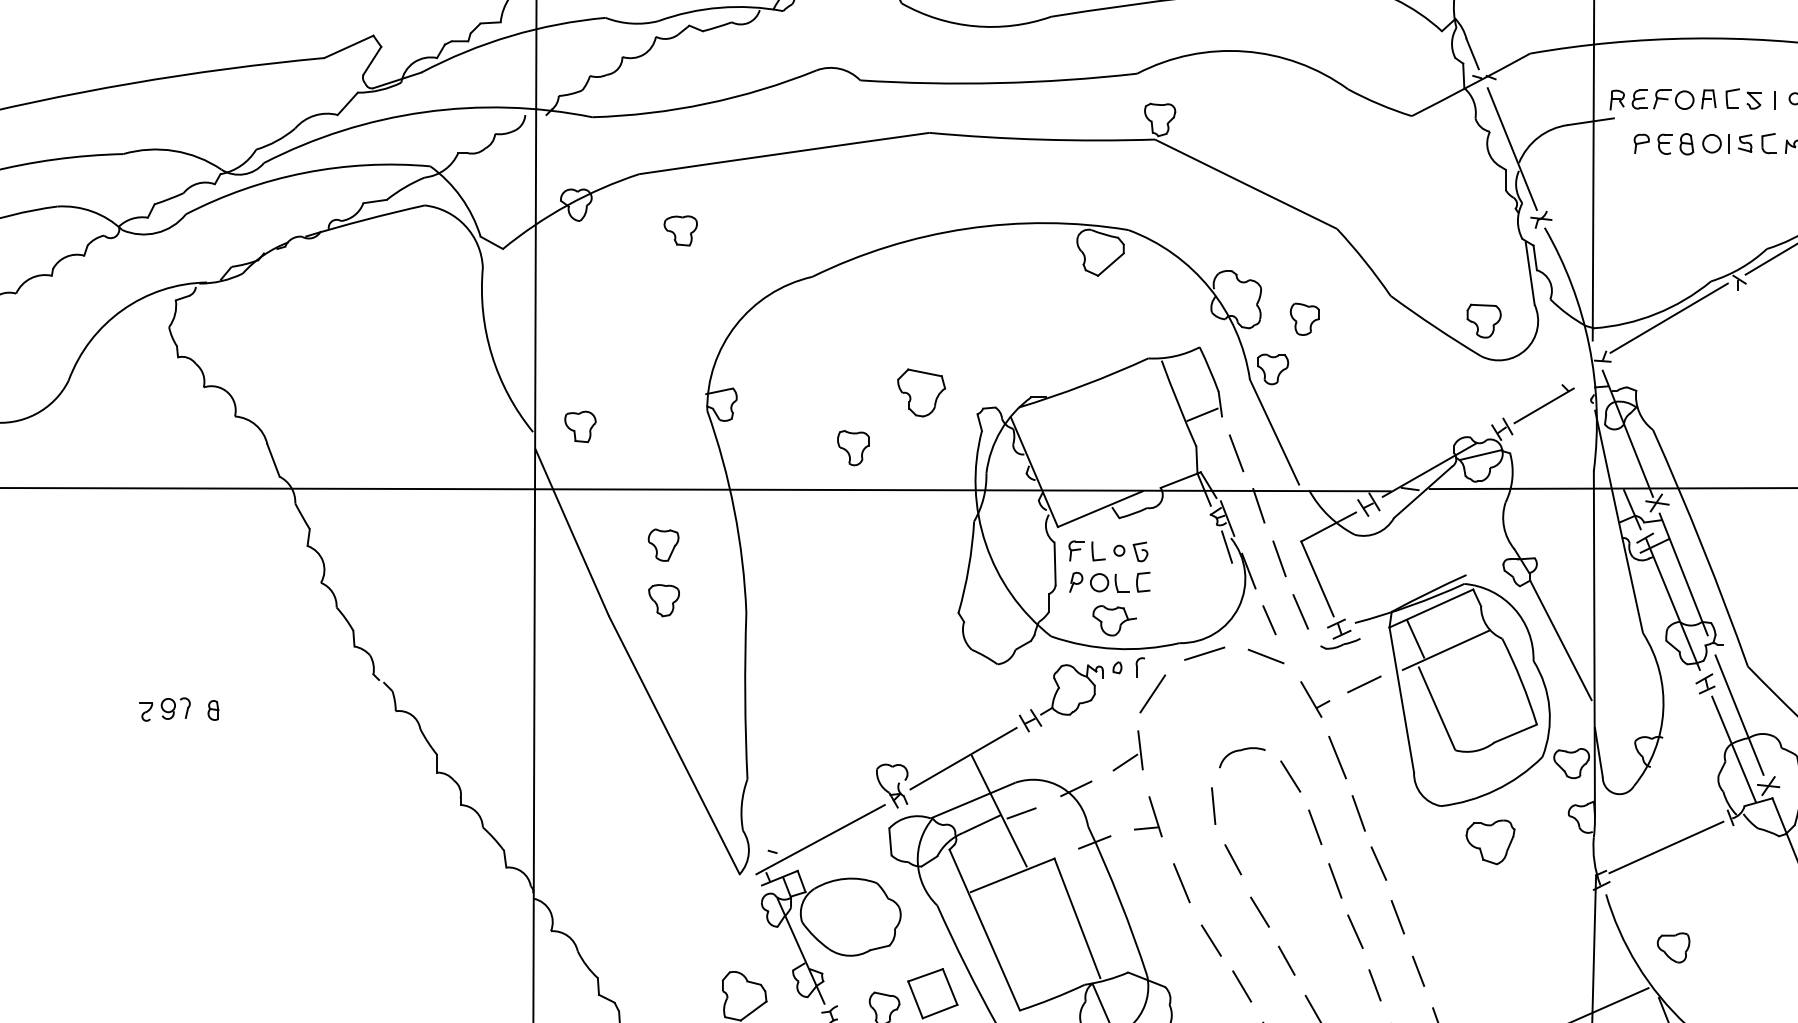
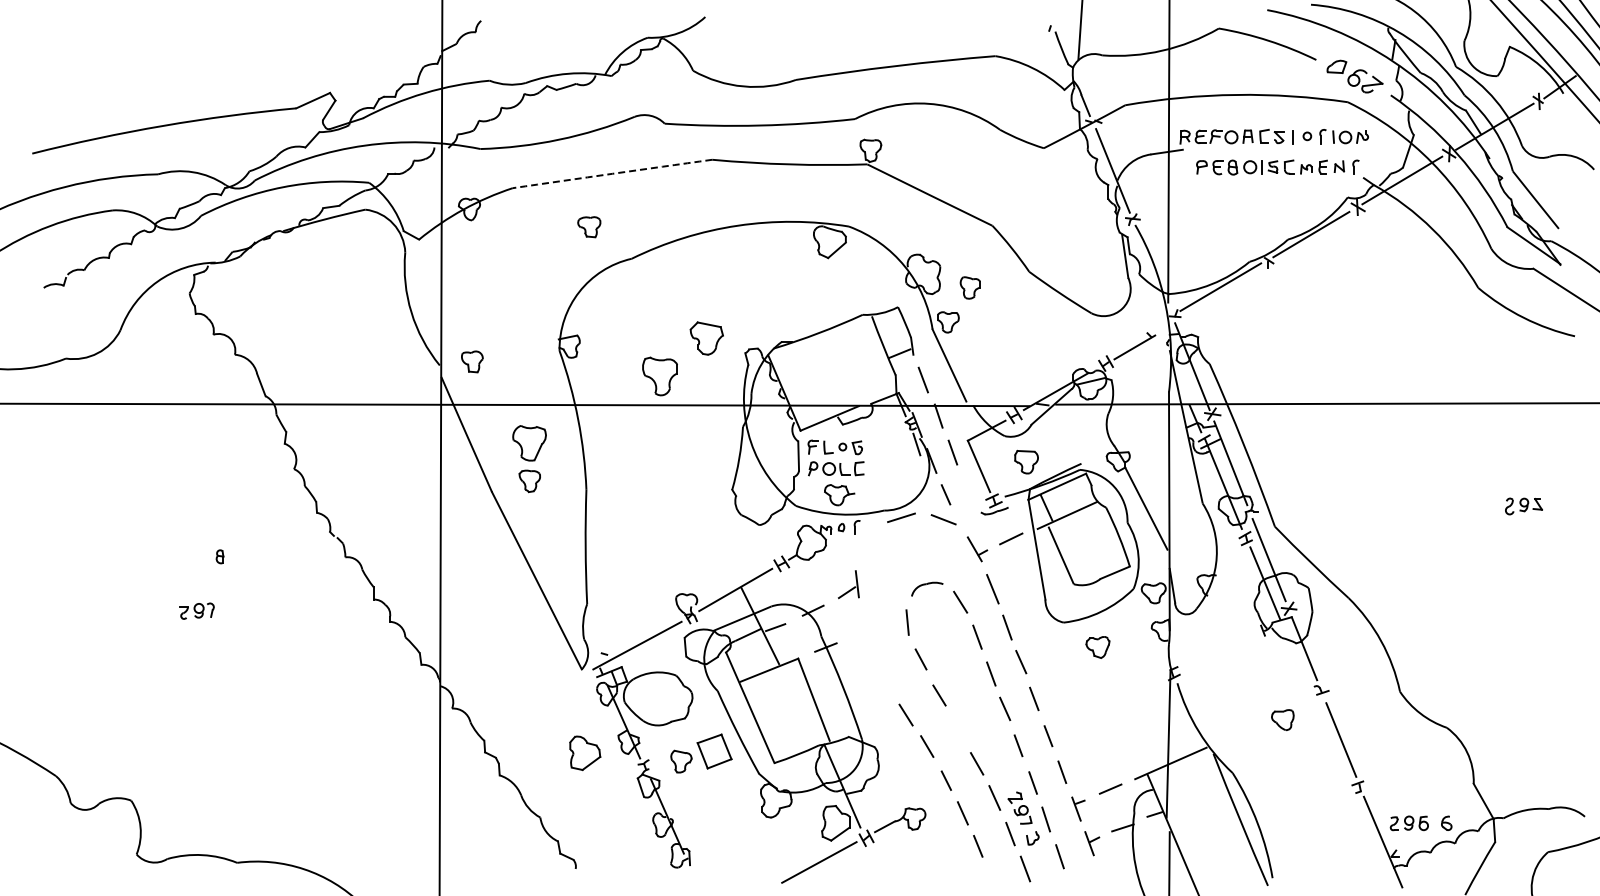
arc: (784, 152) -> (612, 173), solid -> dashed
part: (681, 231) -> (589, 227), moved
part: (1484, 320) -> (1026, 461), moved
part: (852, 448) -> (659, 376), size x1.6
part: (663, 544) -> (529, 442), size x1.6
line: (1300, 611) -> (967, 488), removed
line: (1152, 693) -> (865, 545), removed
part: (164, 708) -> (196, 610), moved
part: (1147, 816) -> (862, 629), removed
part: (1489, 842) -> (1097, 647), size x0.7
line: (1665, 846) -> (1218, 650), removed
line: (1181, 883) -> (885, 675), removed
part: (1673, 948) -> (1282, 720), moved
line: (1286, 960) -> (957, 728), removed

